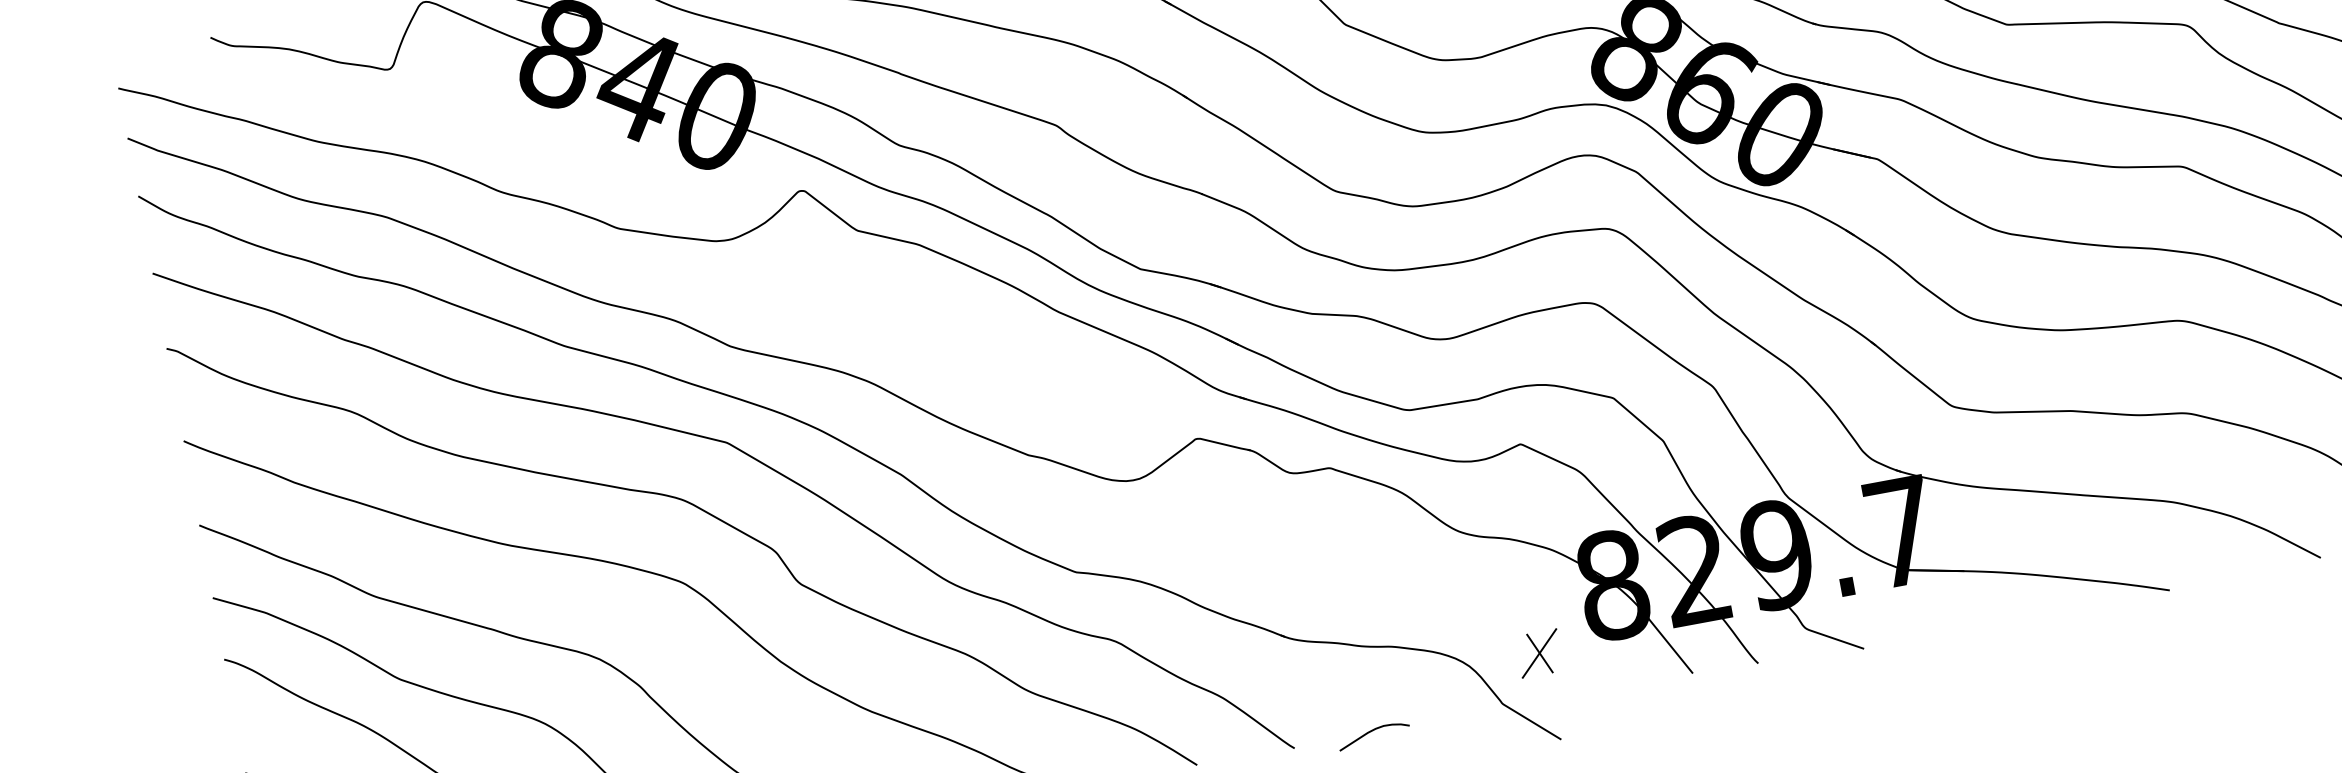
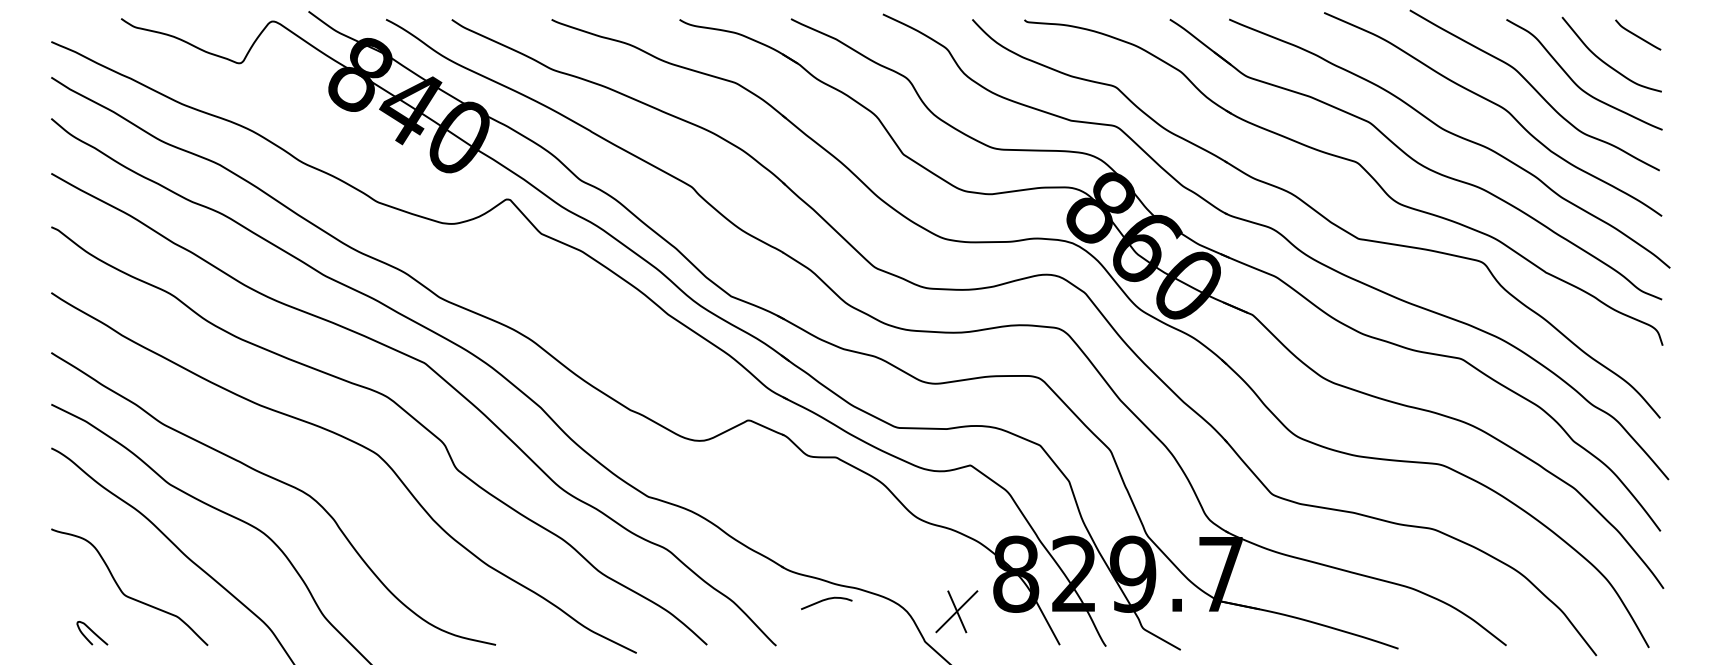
part: (1538, 653) -> (956, 611), size x1.4
curve: (1373, 731) -> (826, 600), moved

